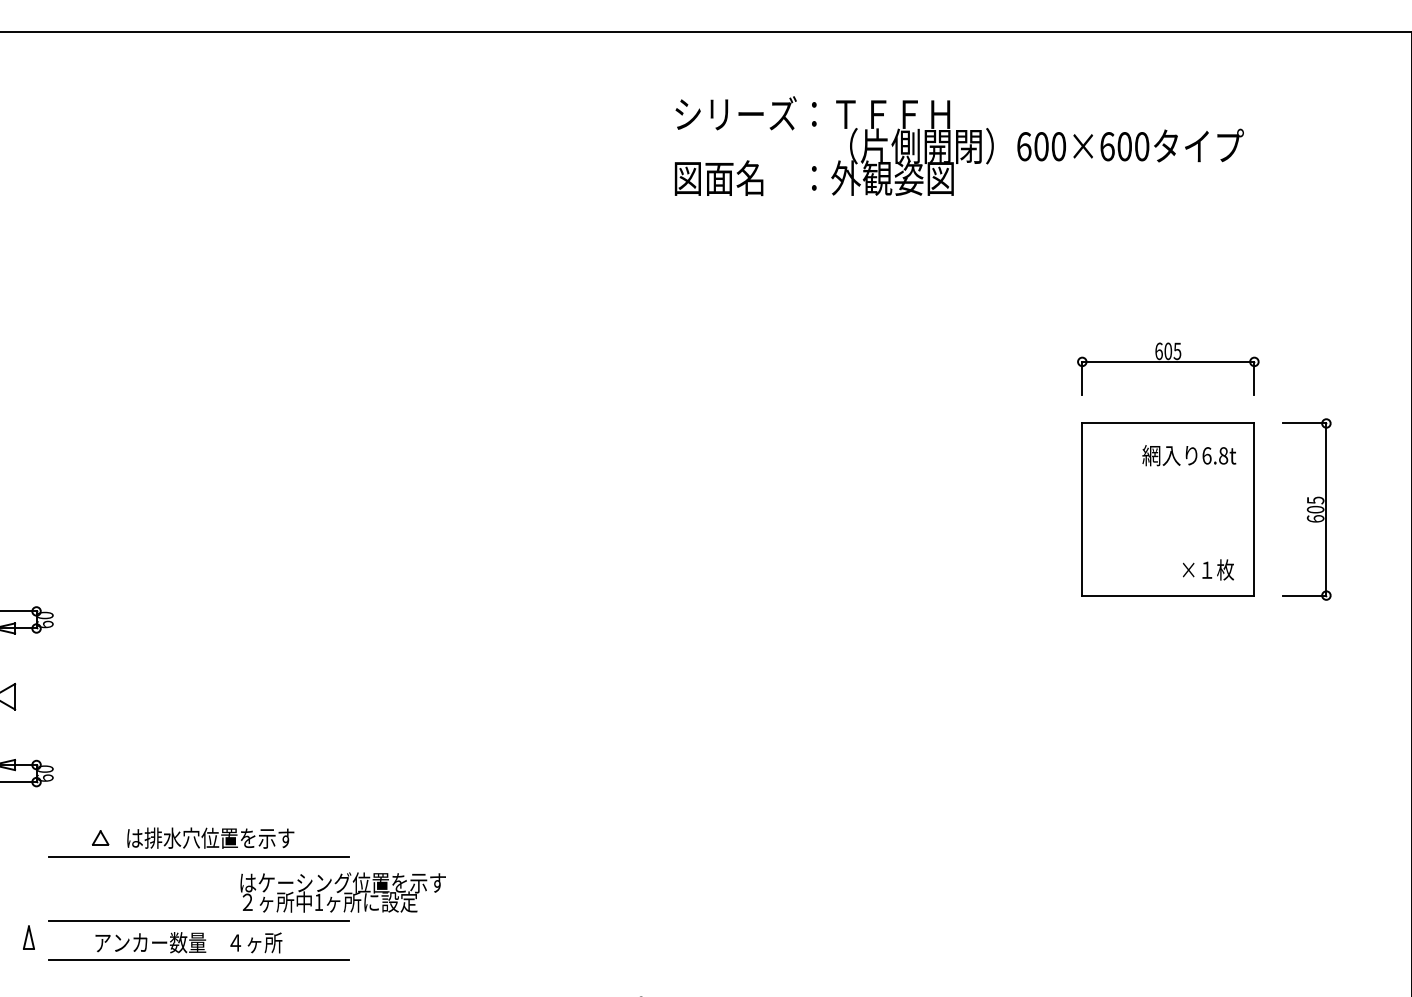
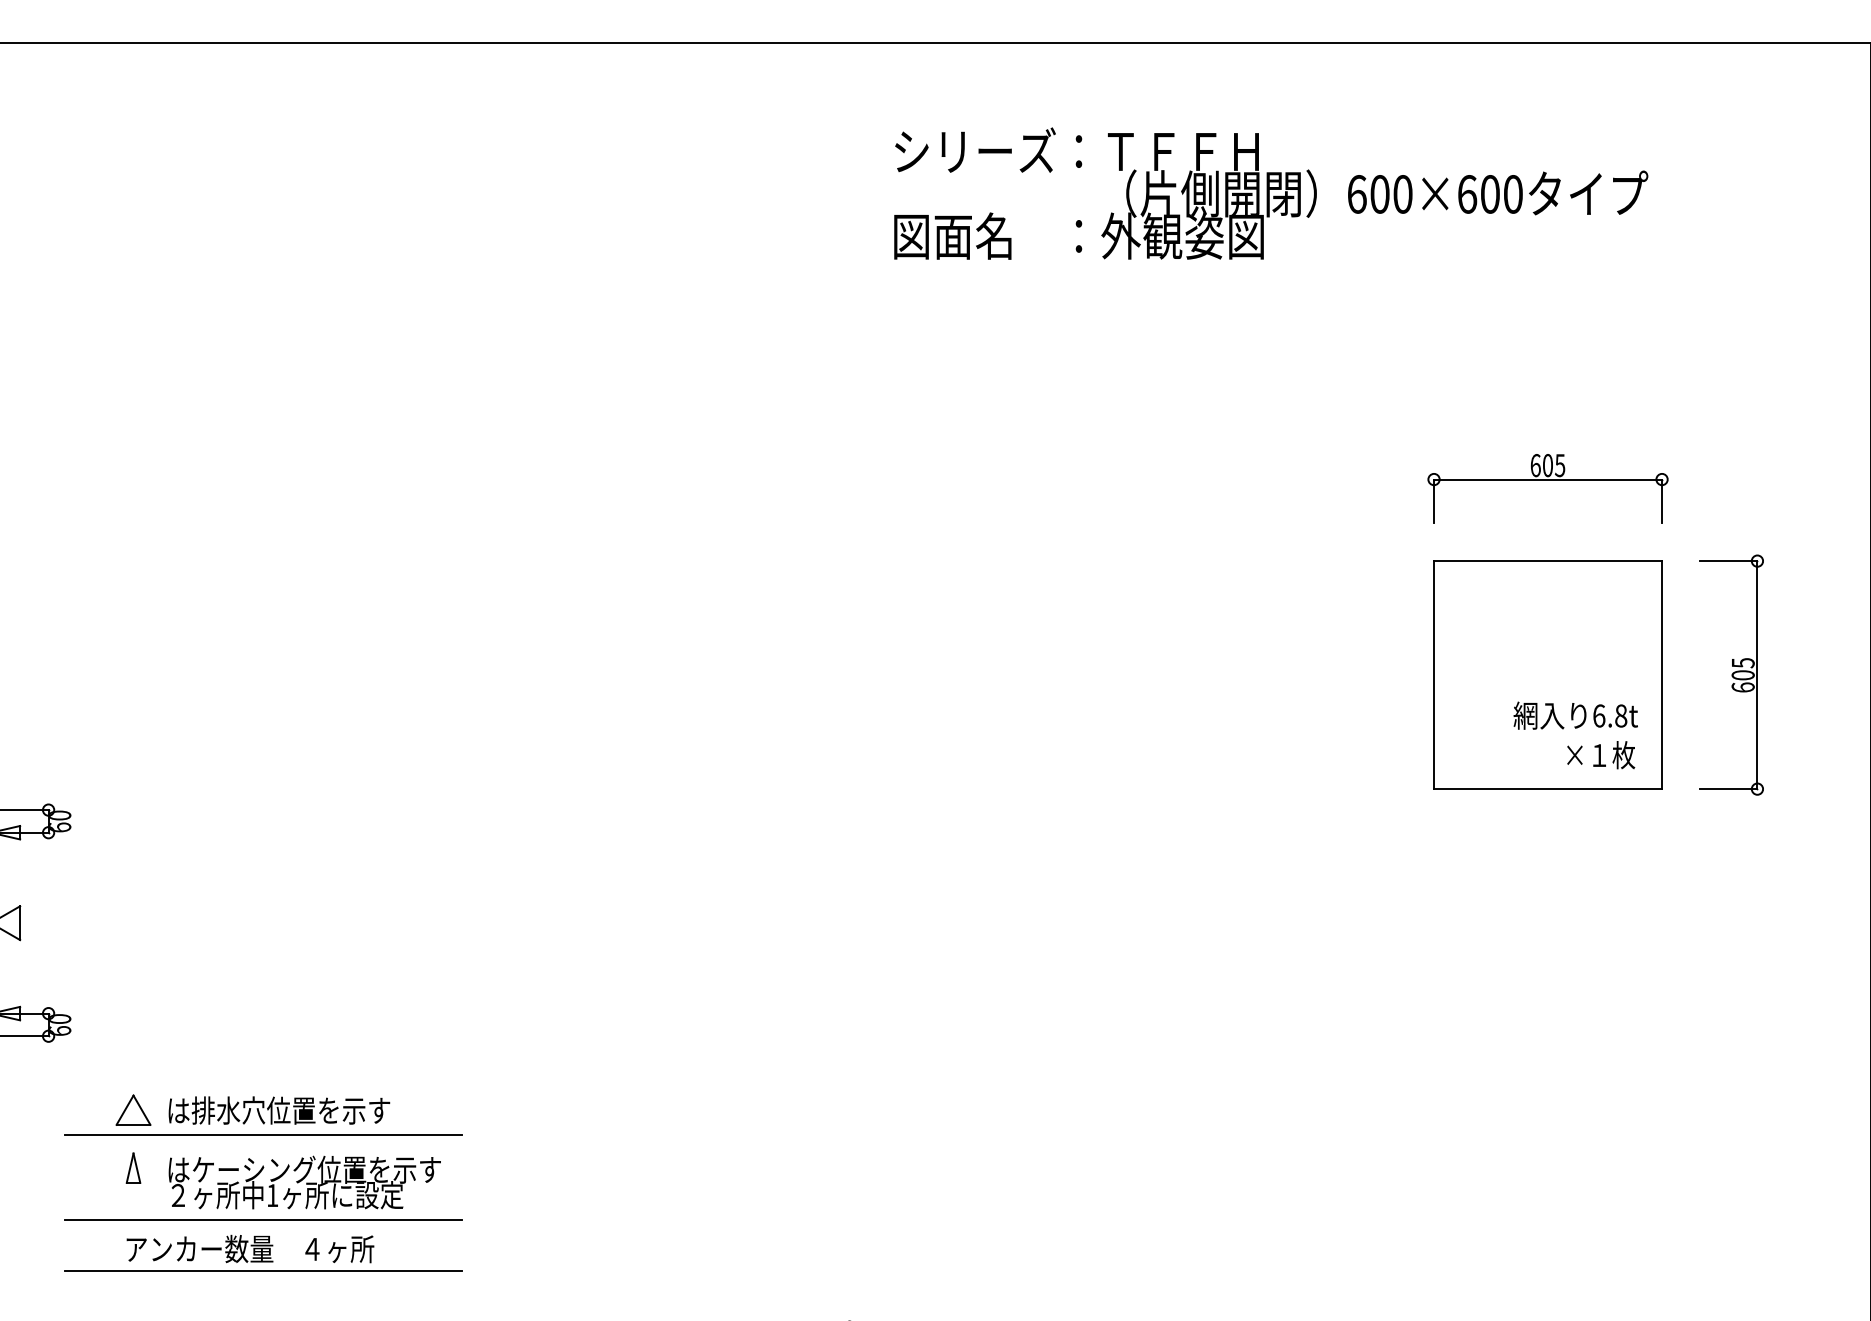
text: (1189, 455) -> (1575, 715), moved
part: (100, 837) -> (133, 1109), size x1.67
text: (342, 892) -> (304, 1182), moved
part: (28, 937) -> (133, 1167), moved

